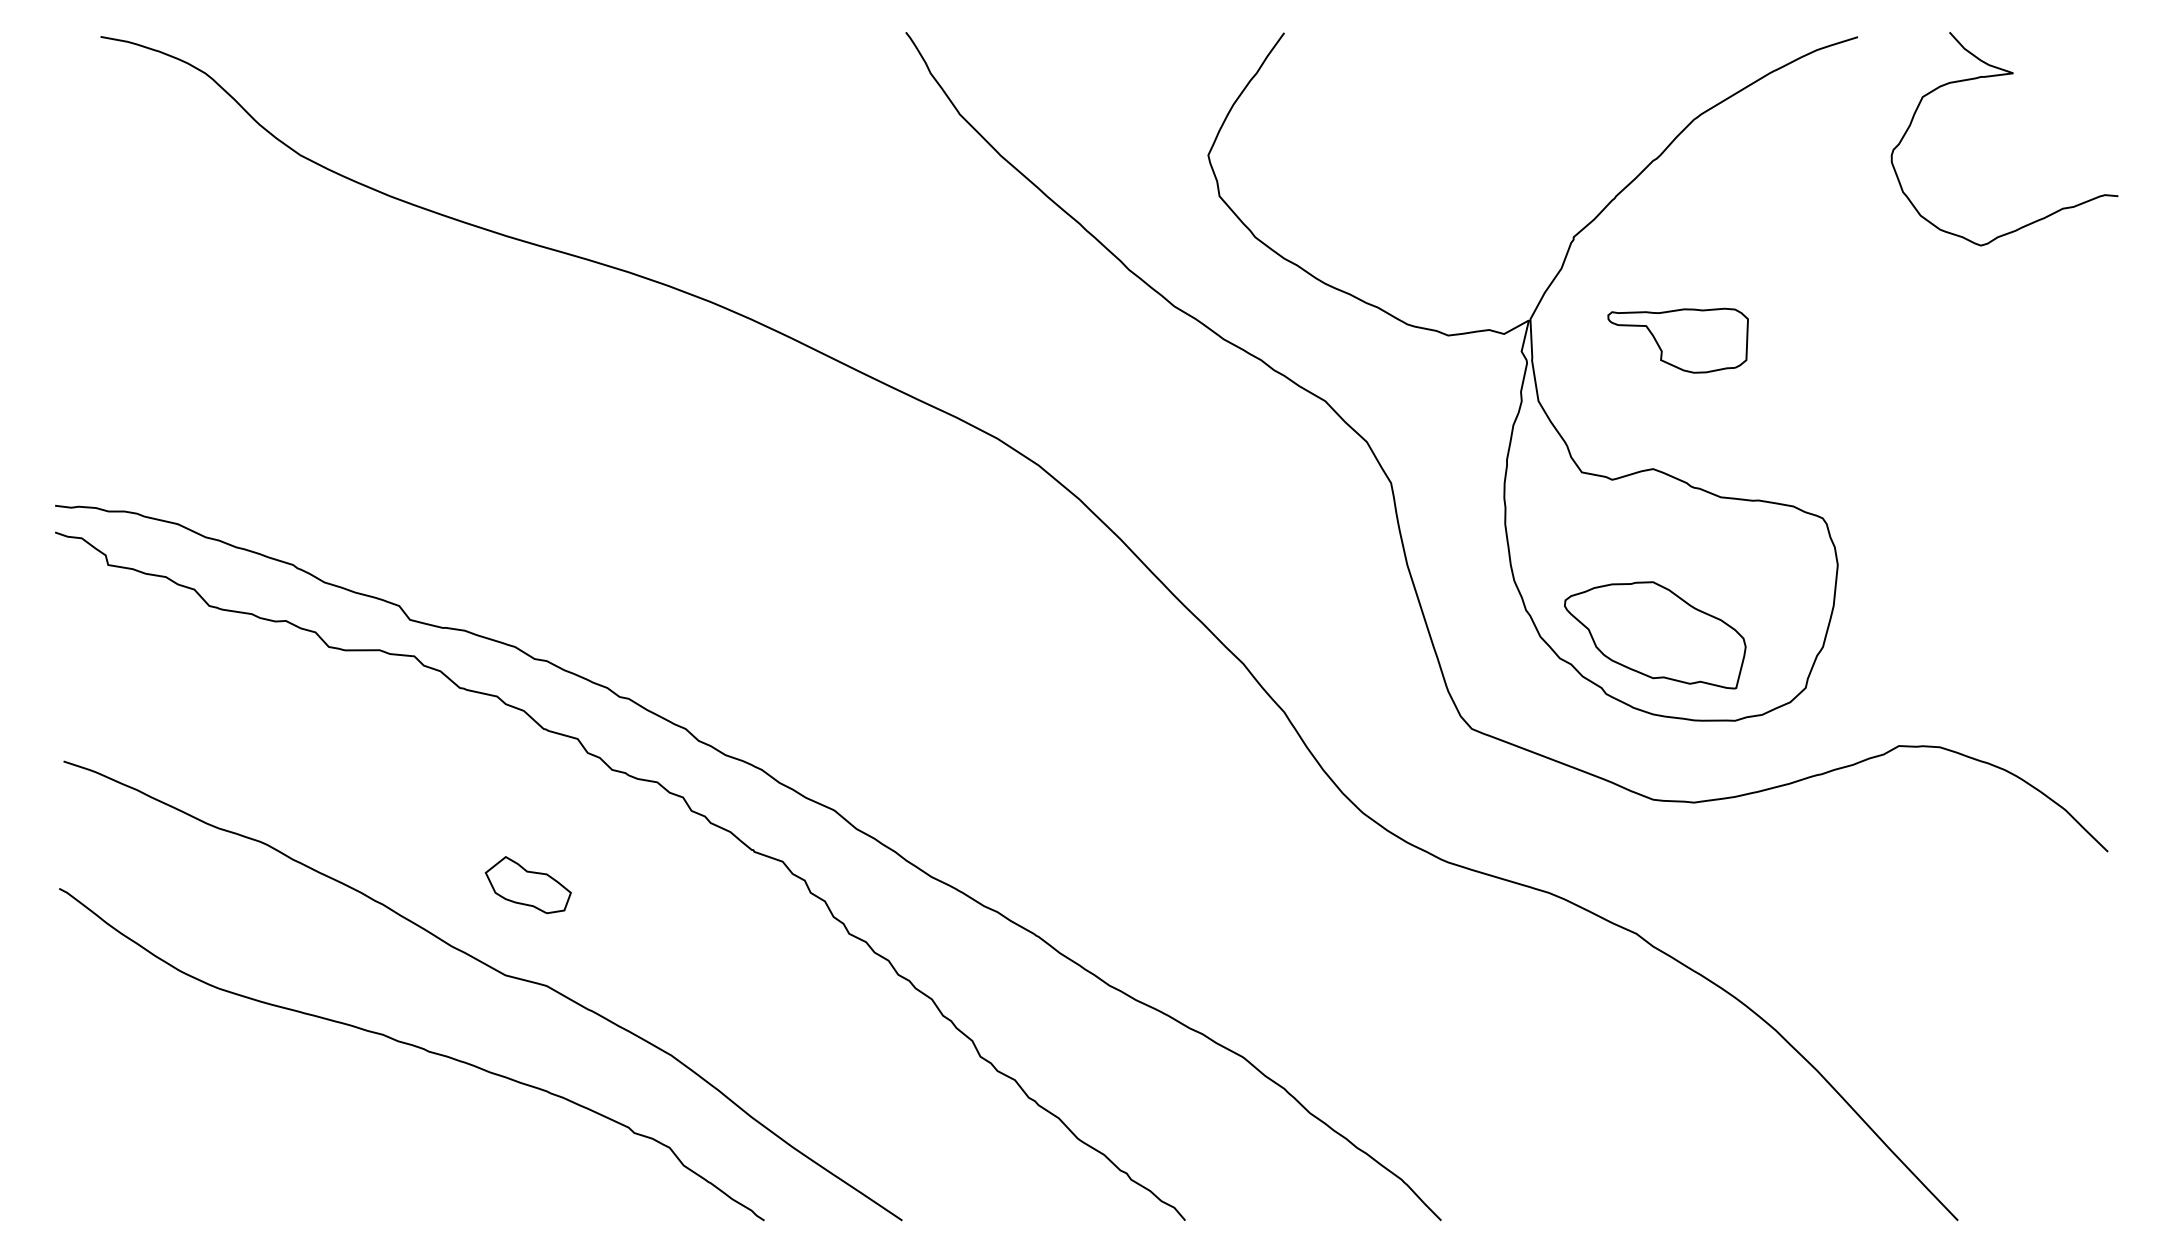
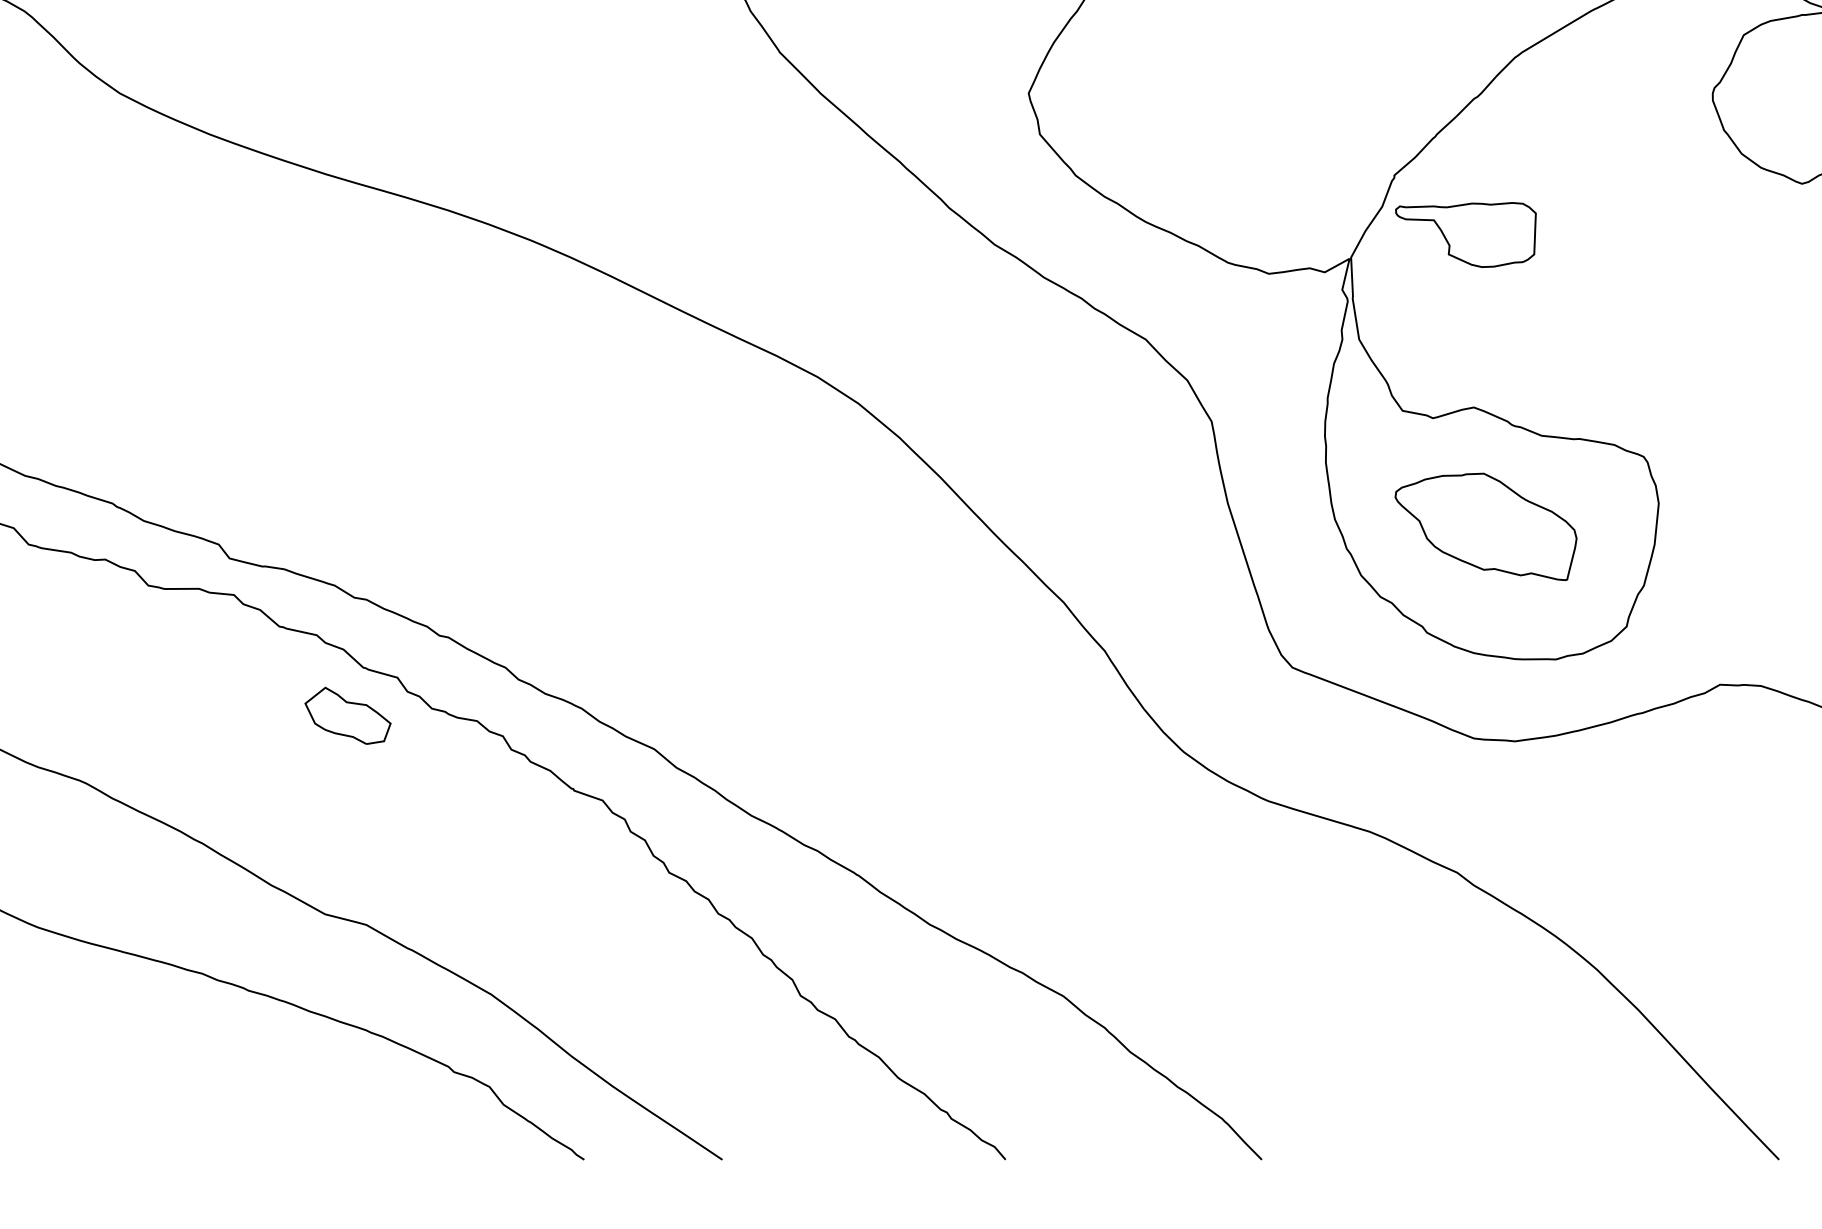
part: (1677, 340) -> (1465, 234), moved
part: (1655, 635) -> (1486, 527), moved
part: (527, 885) -> (347, 716), moved

